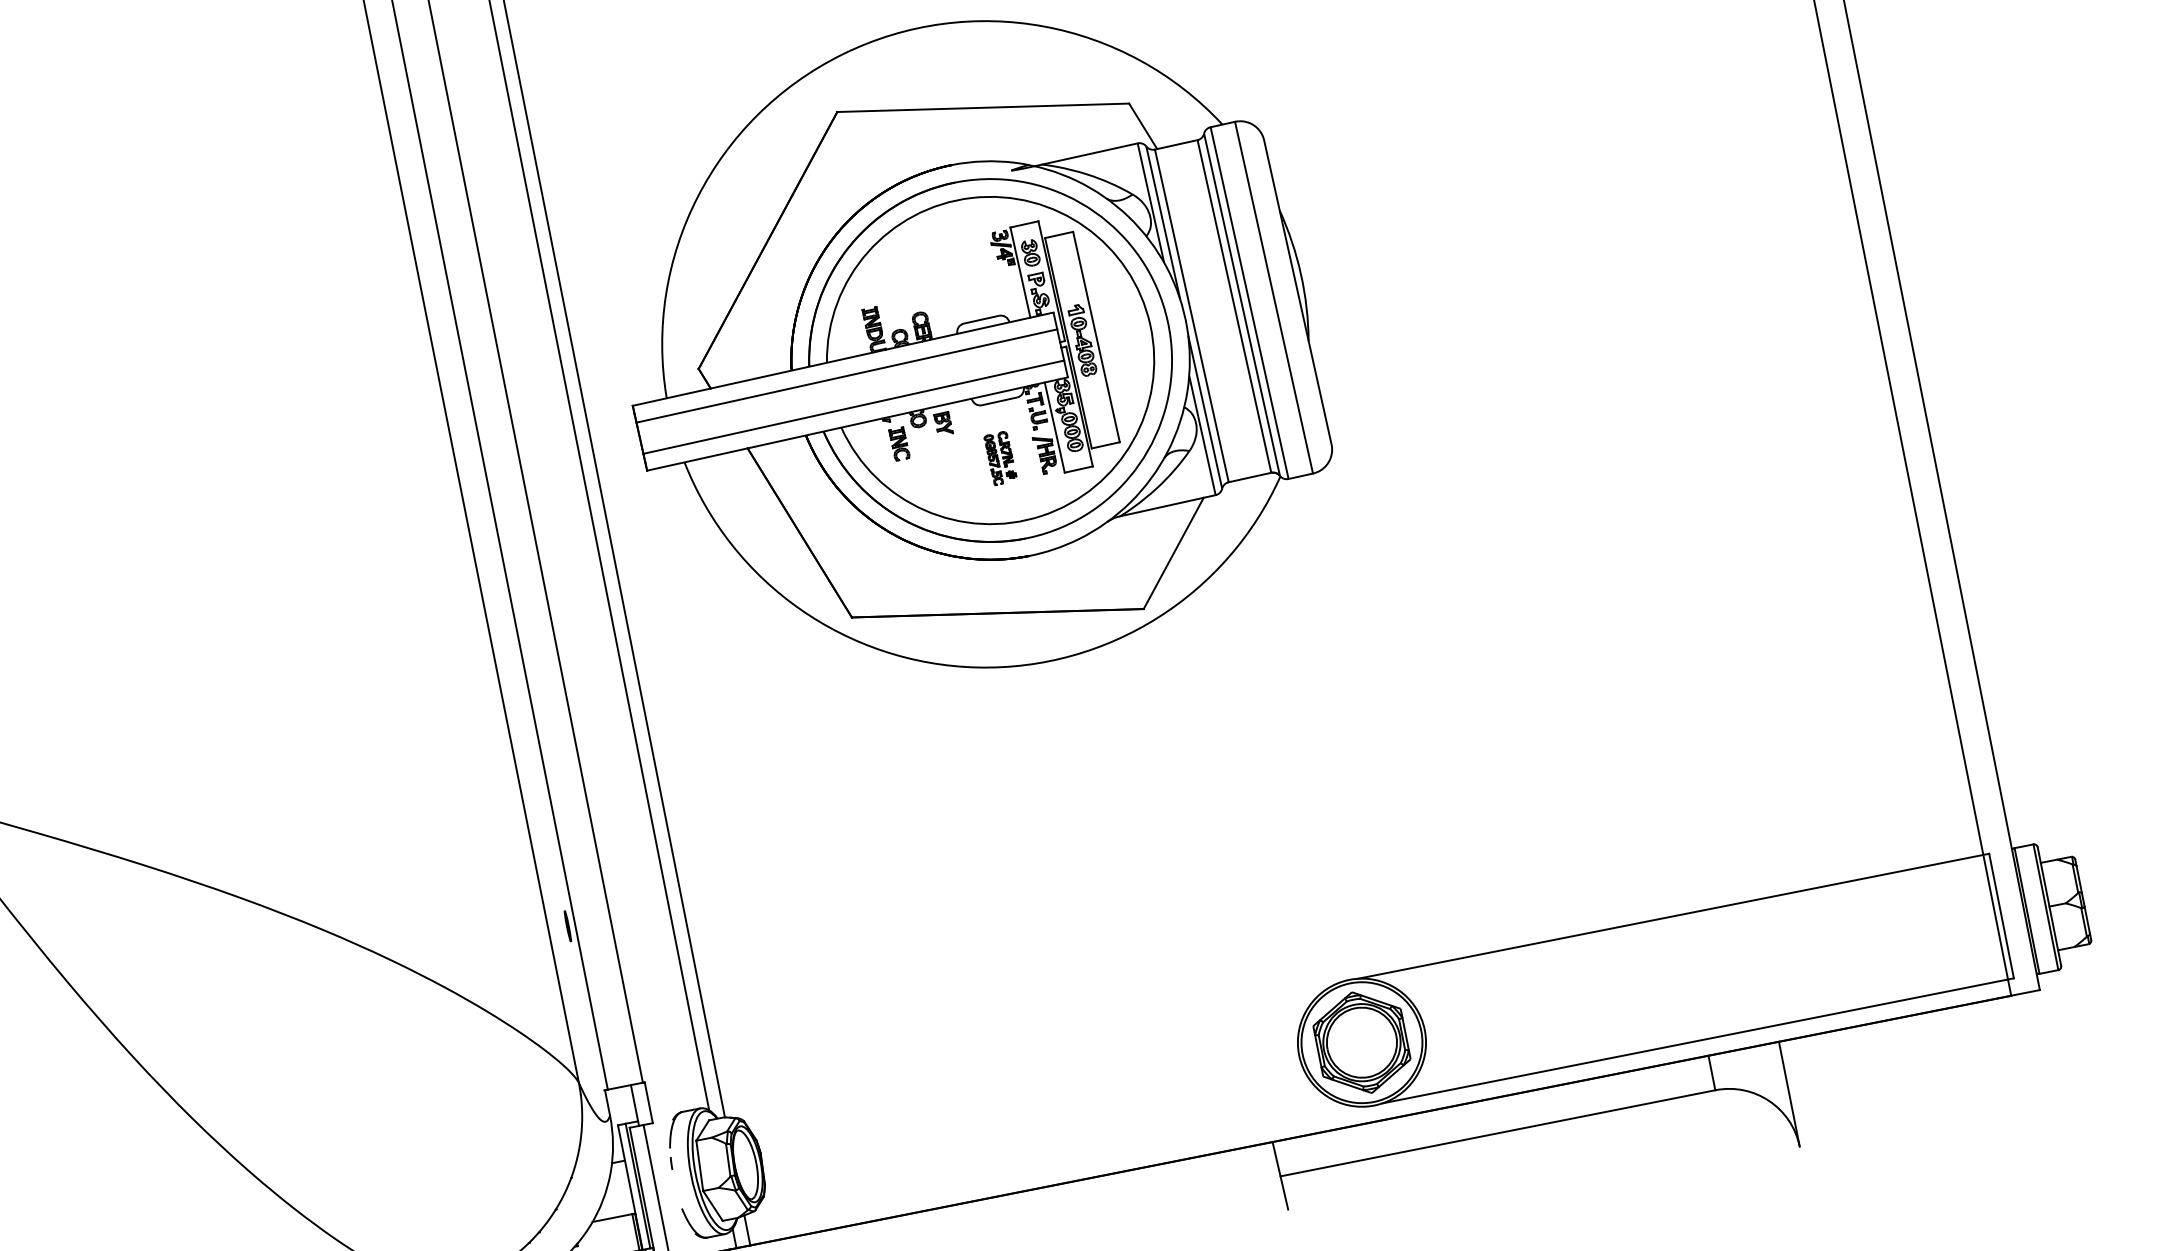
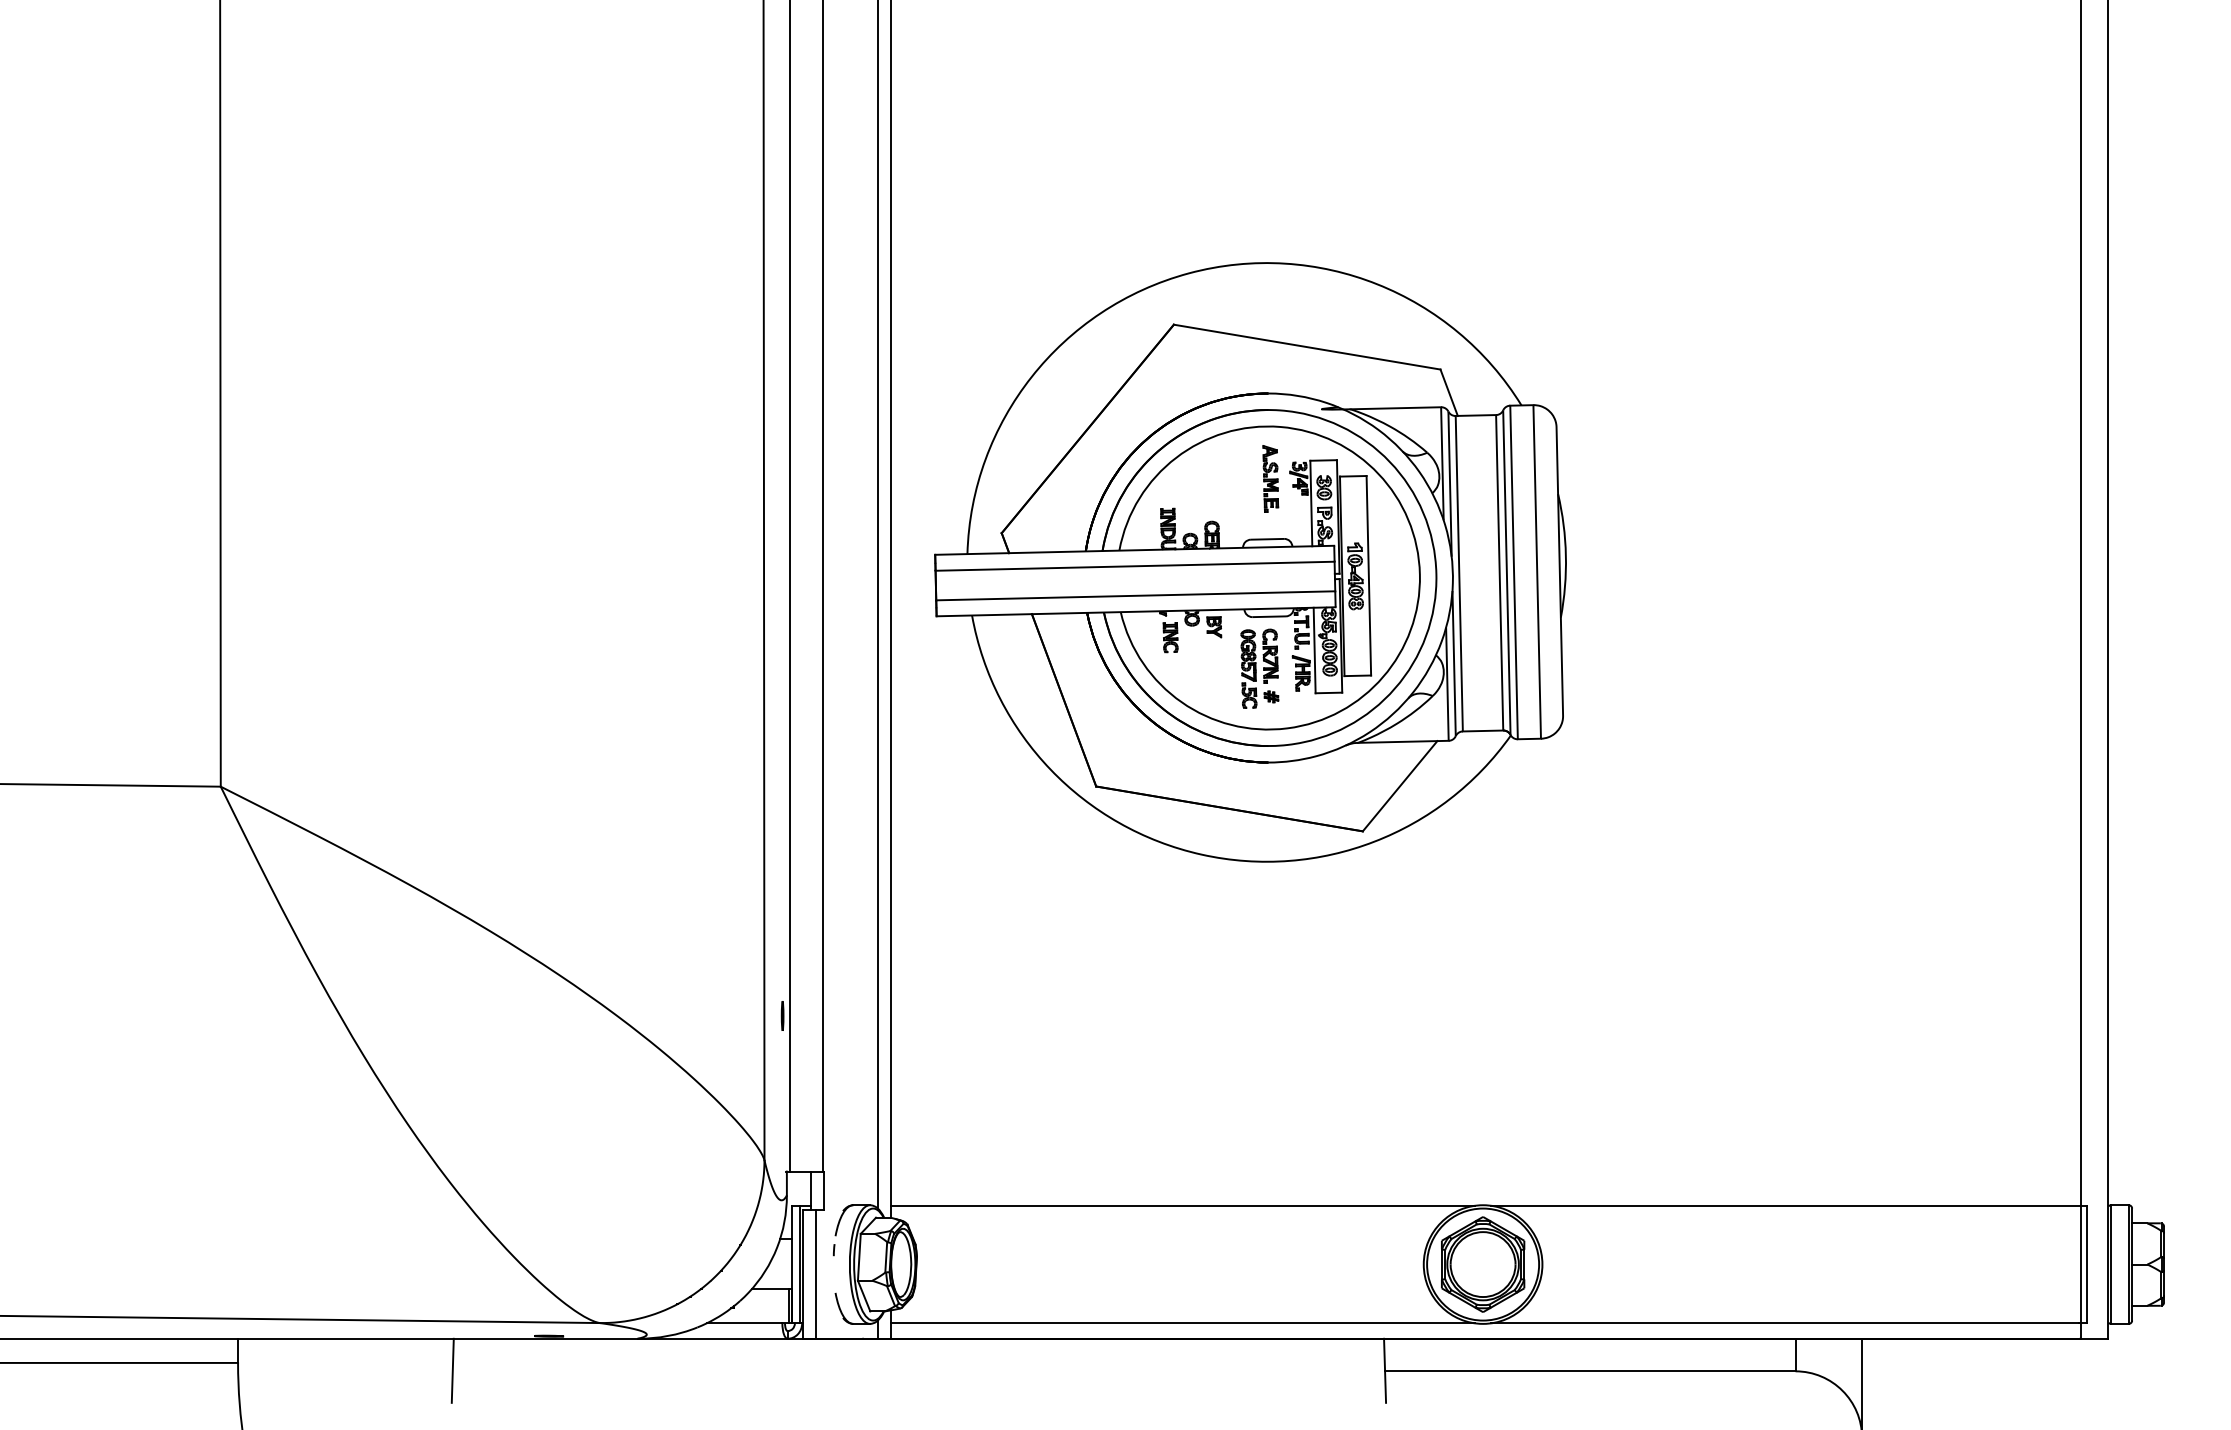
part: (971, 254) -> (1270, 478), added
part: (1000, 458) -> (1259, 668), size x1.67
line: (1031, 1043) -> (1182, 1205), added
line: (1055, 1168) -> (1182, 1323), added

